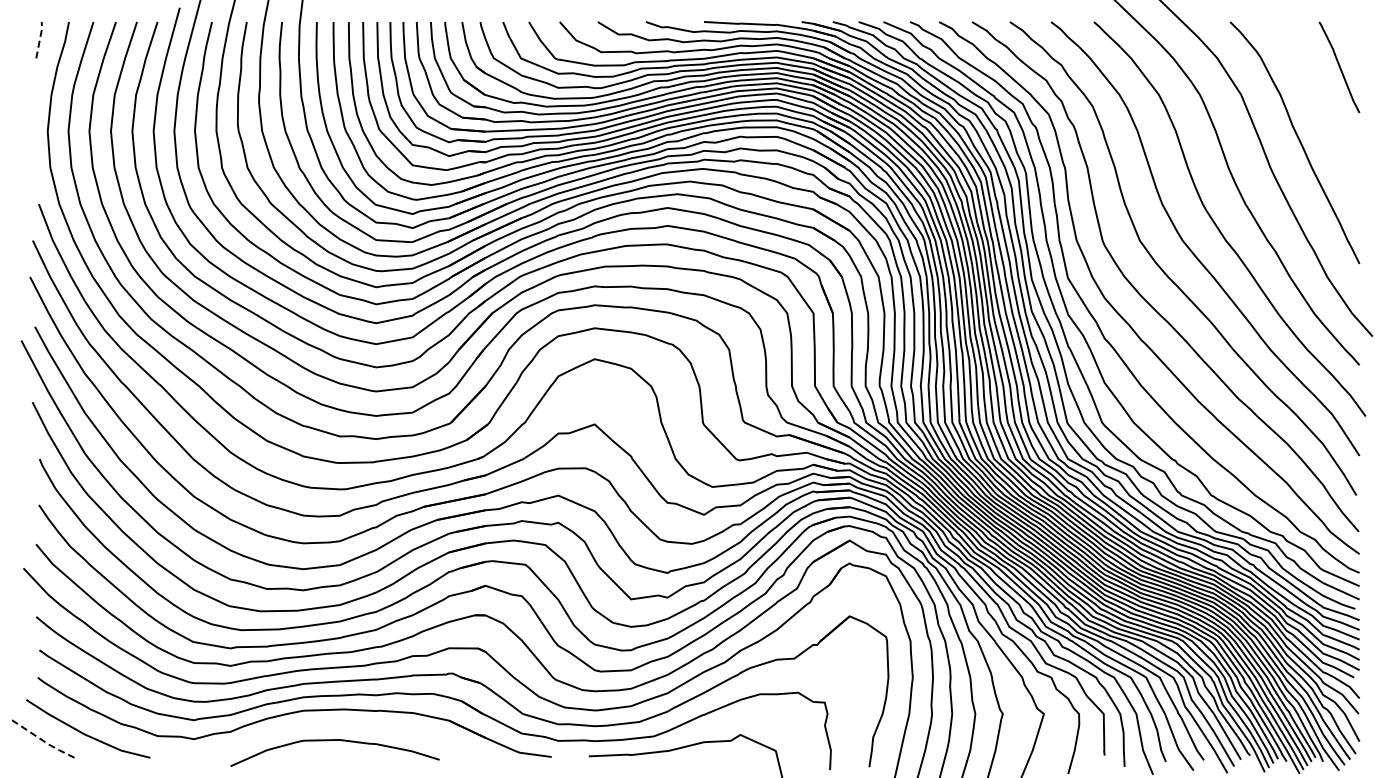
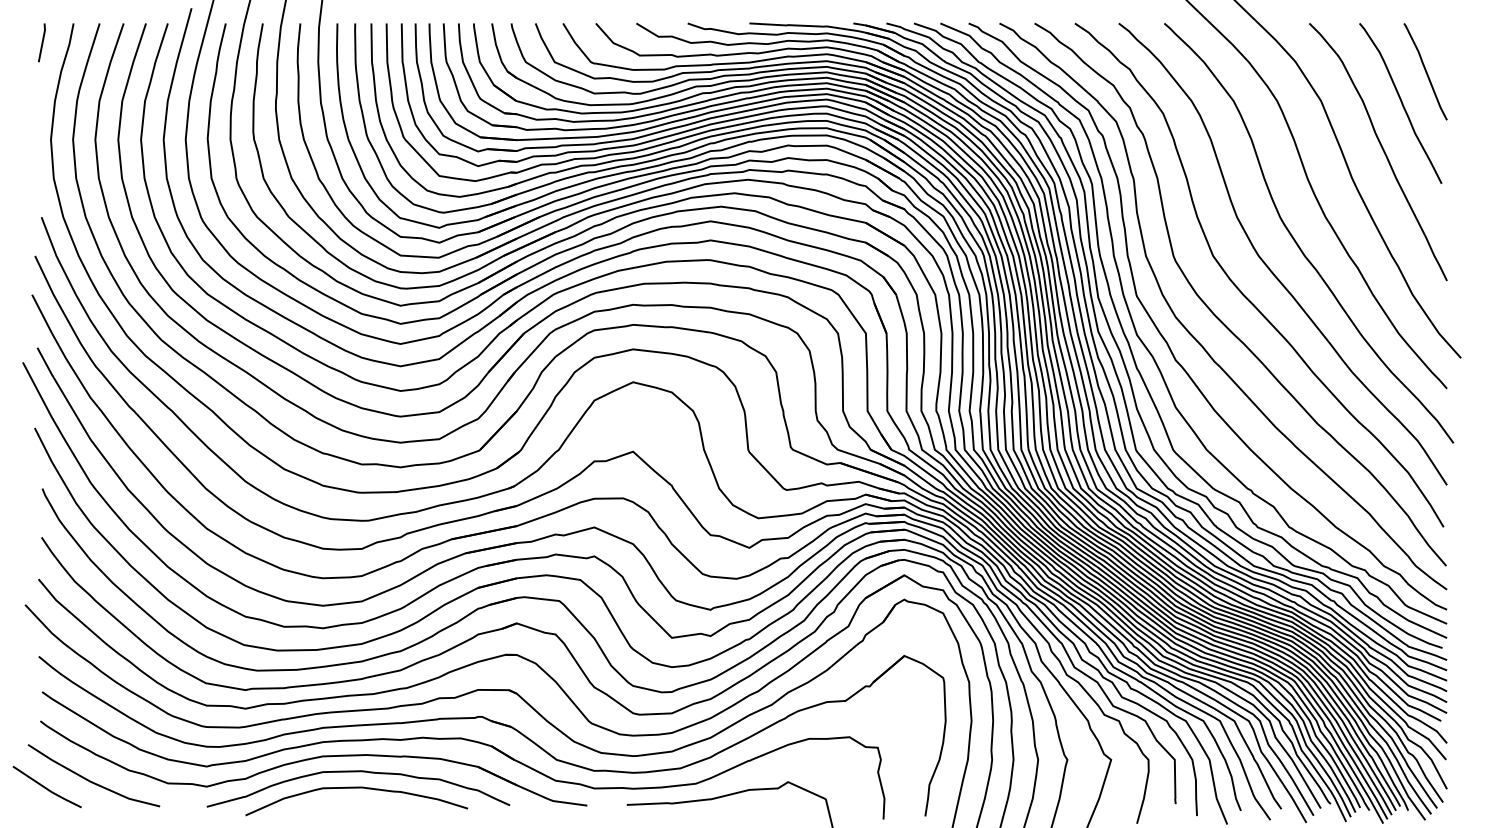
line: (40, 39) -> (43, 42), dashed -> solid
curve: (1316, 96) -> (1401, 102), added
curve: (336, 725) -> (358, 772), added
line: (44, 741) -> (47, 789), dashed -> solid

